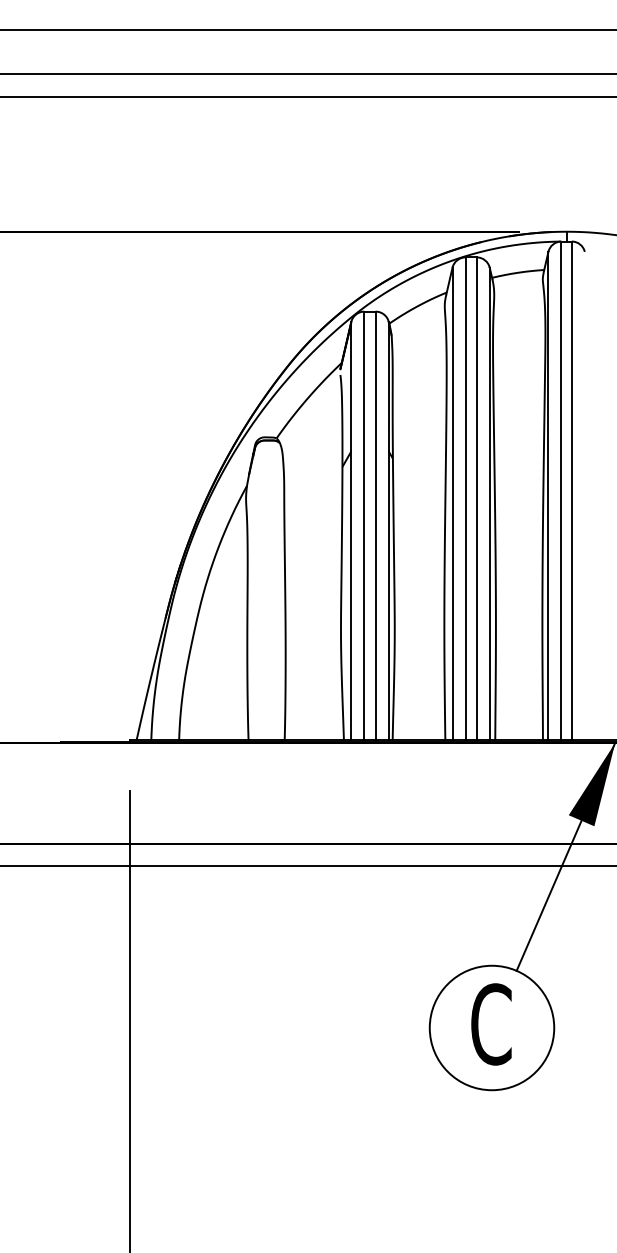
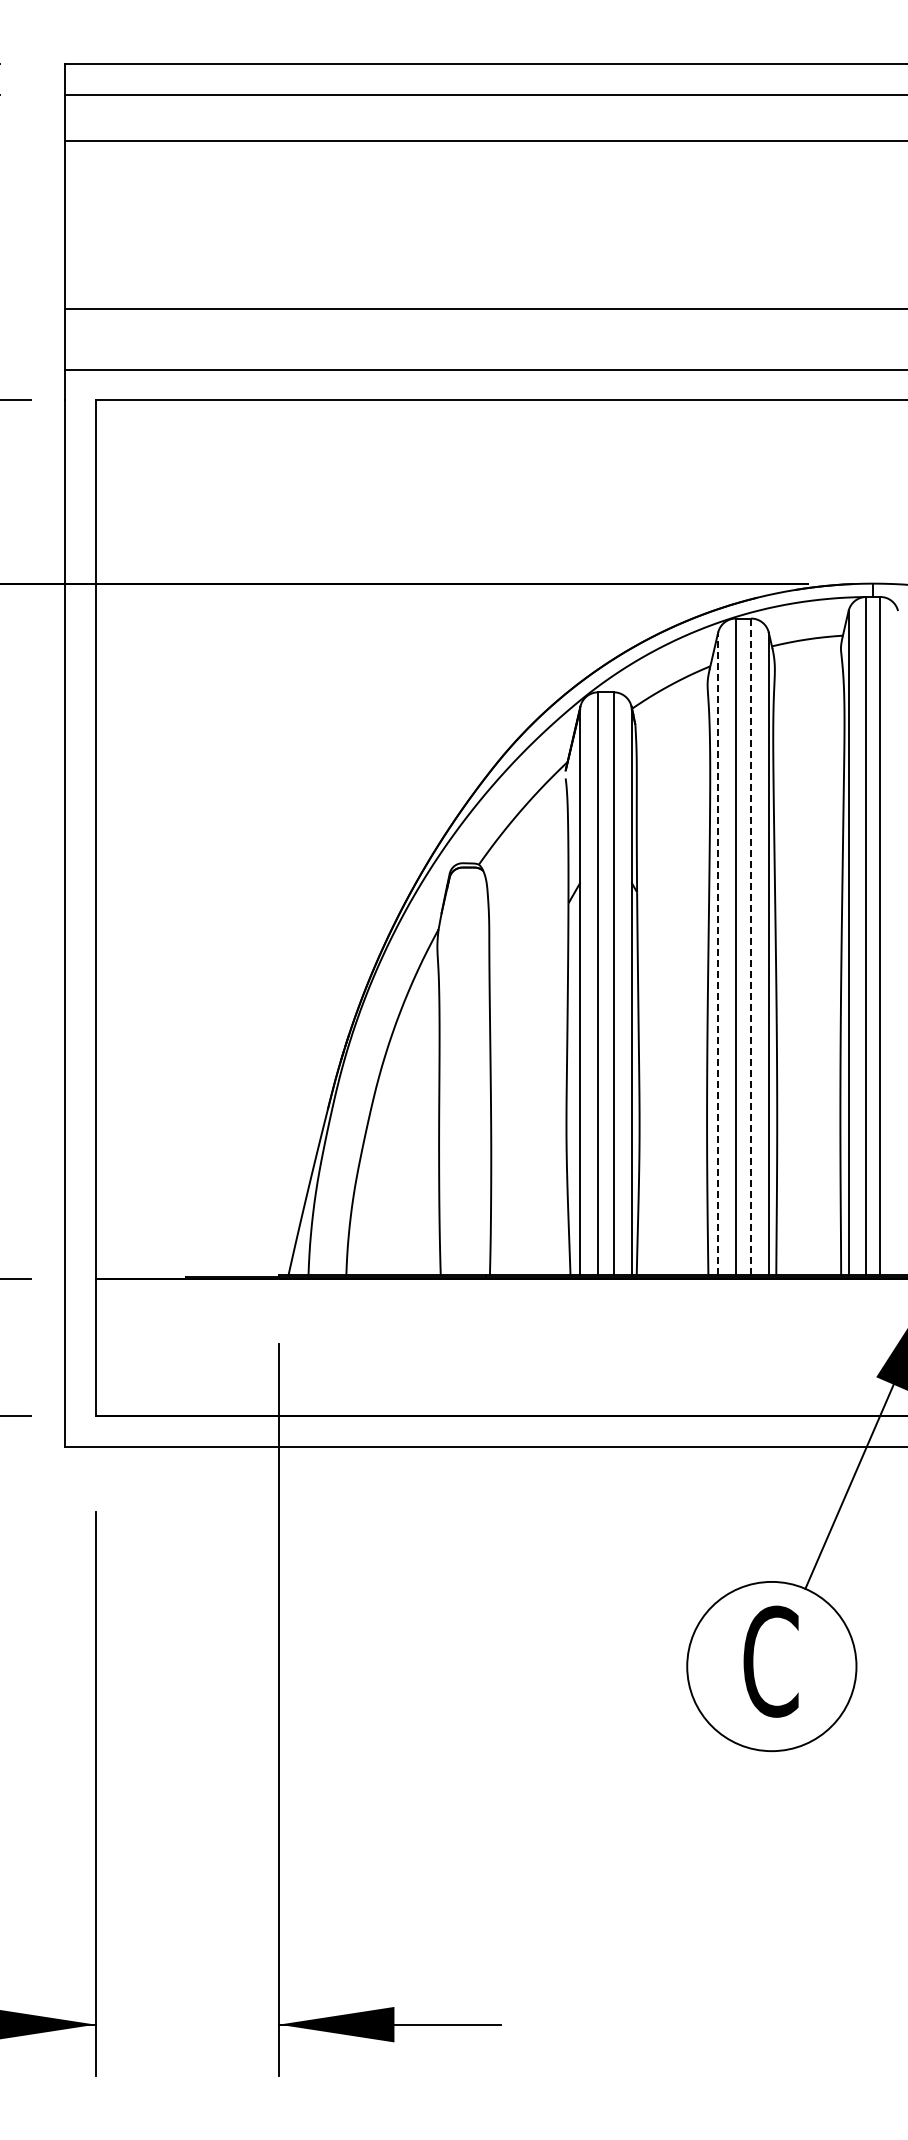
line: (477, 498) -> (751, 946), solid -> dashed
line: (452, 503) -> (718, 953), solid -> dashed

